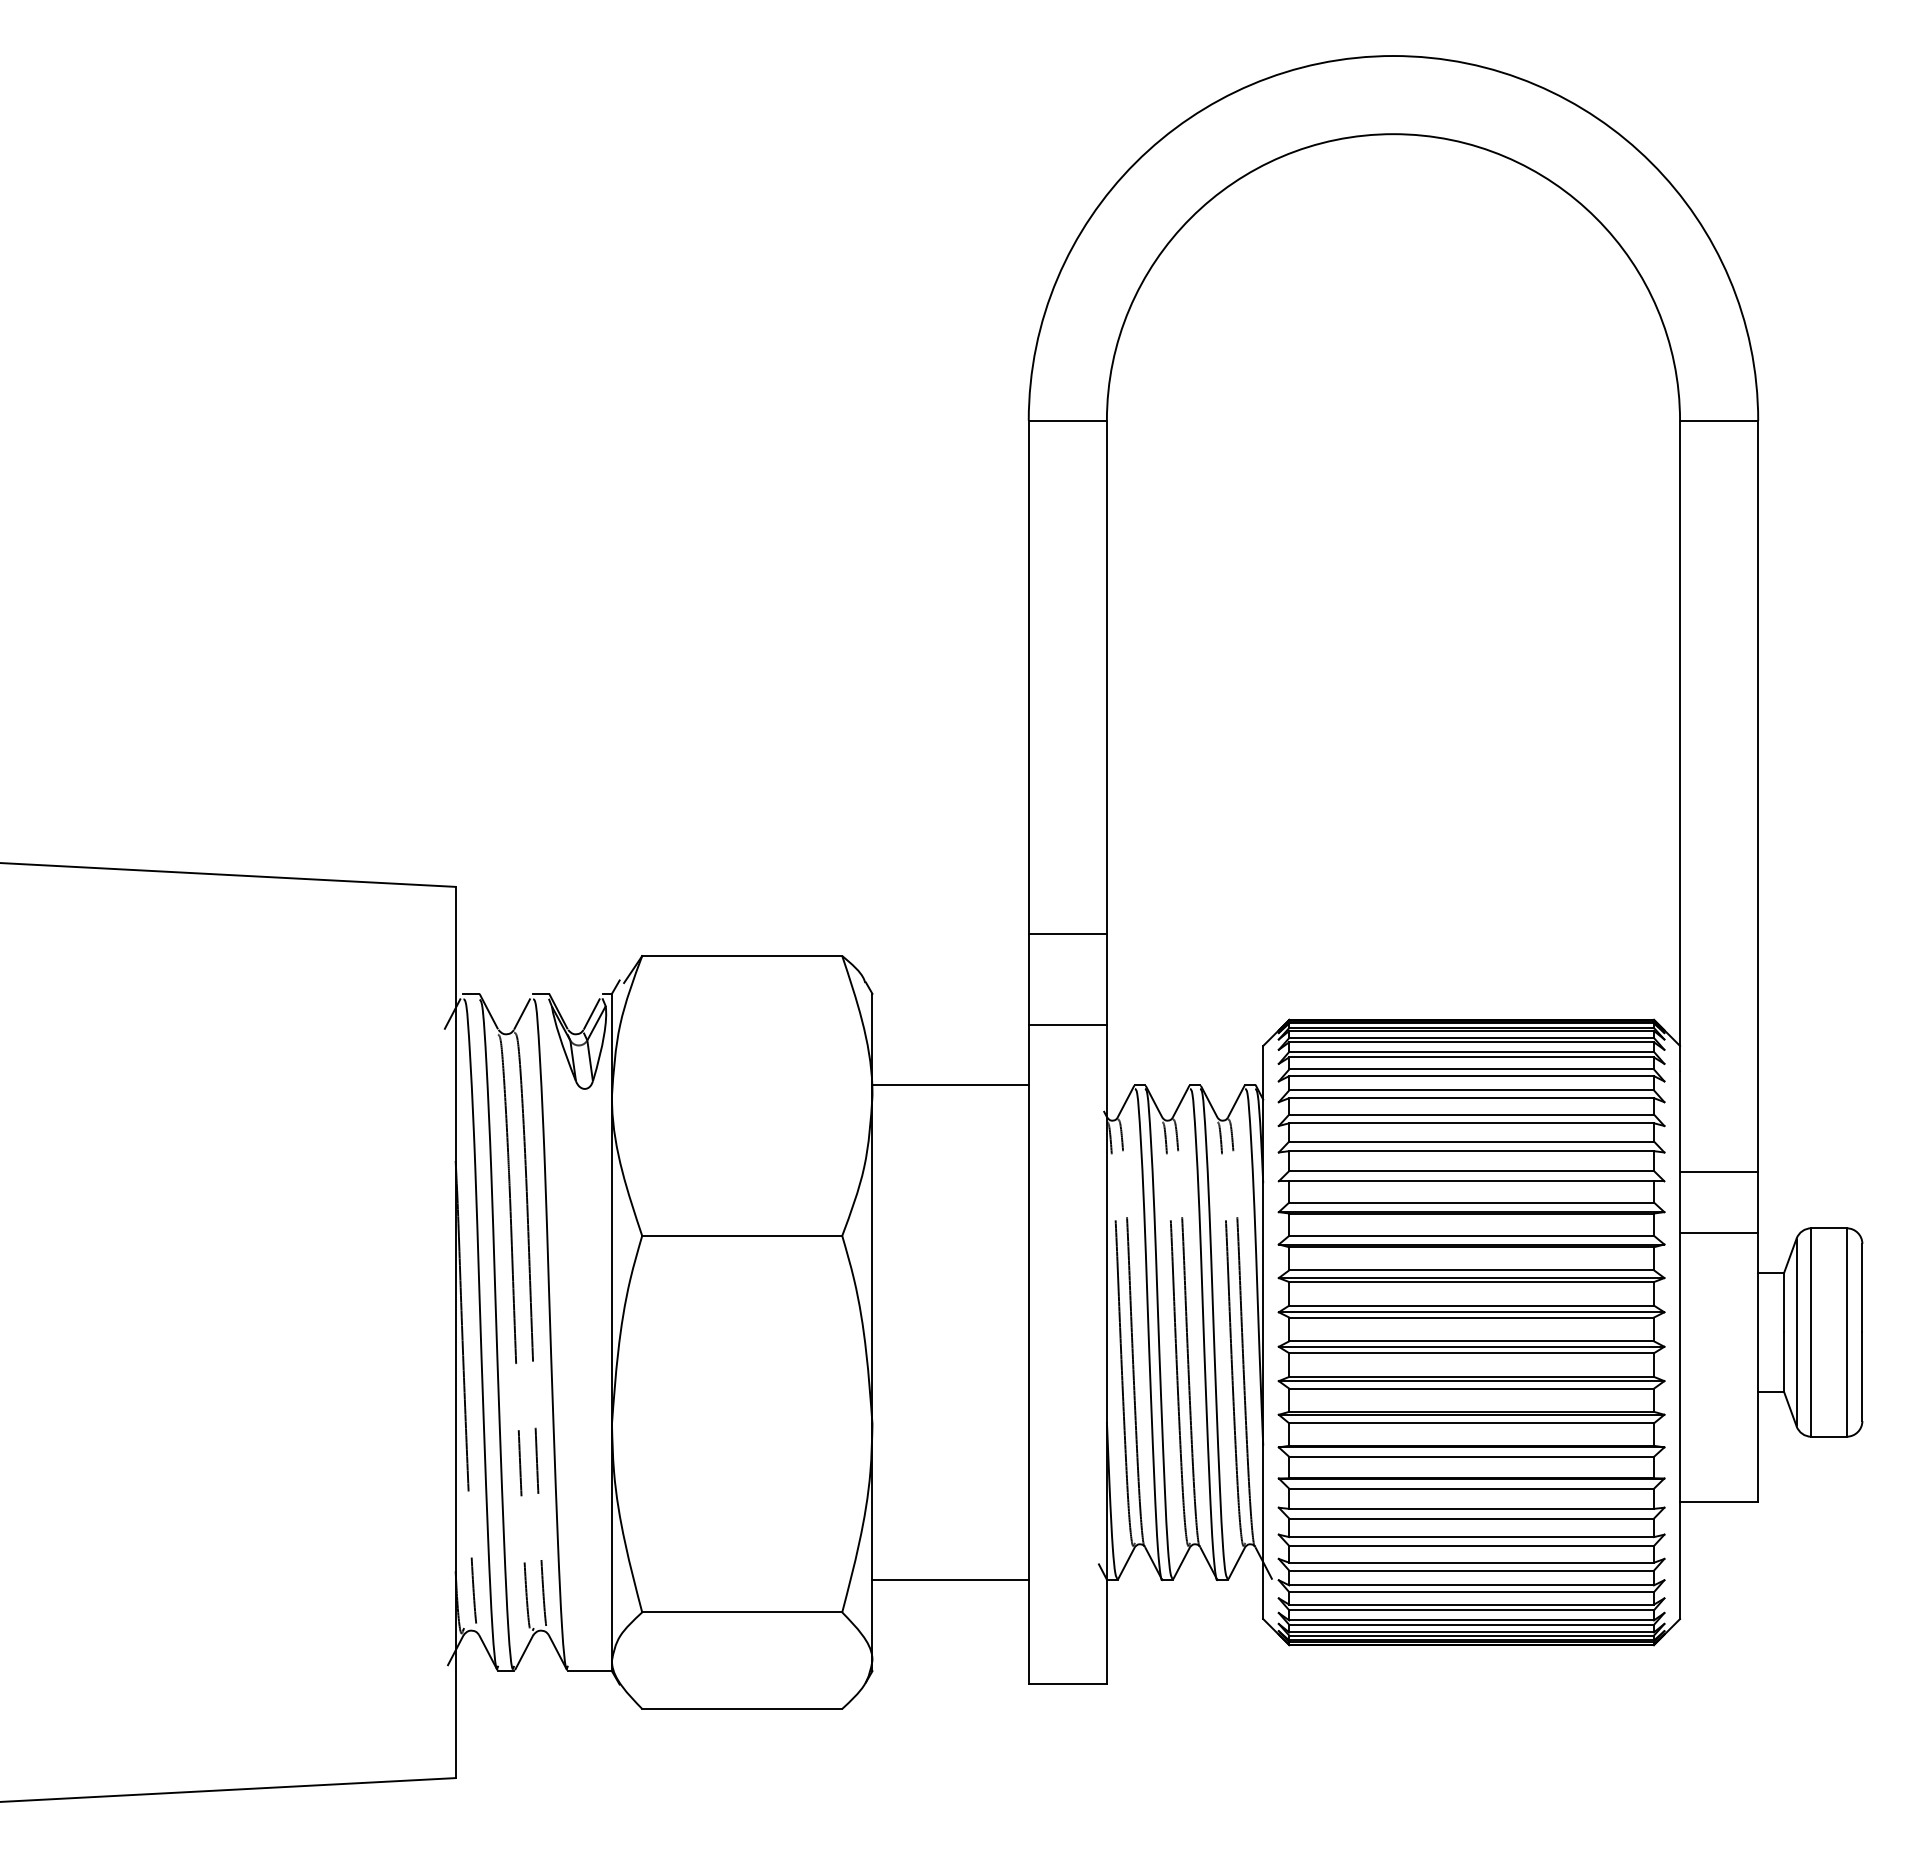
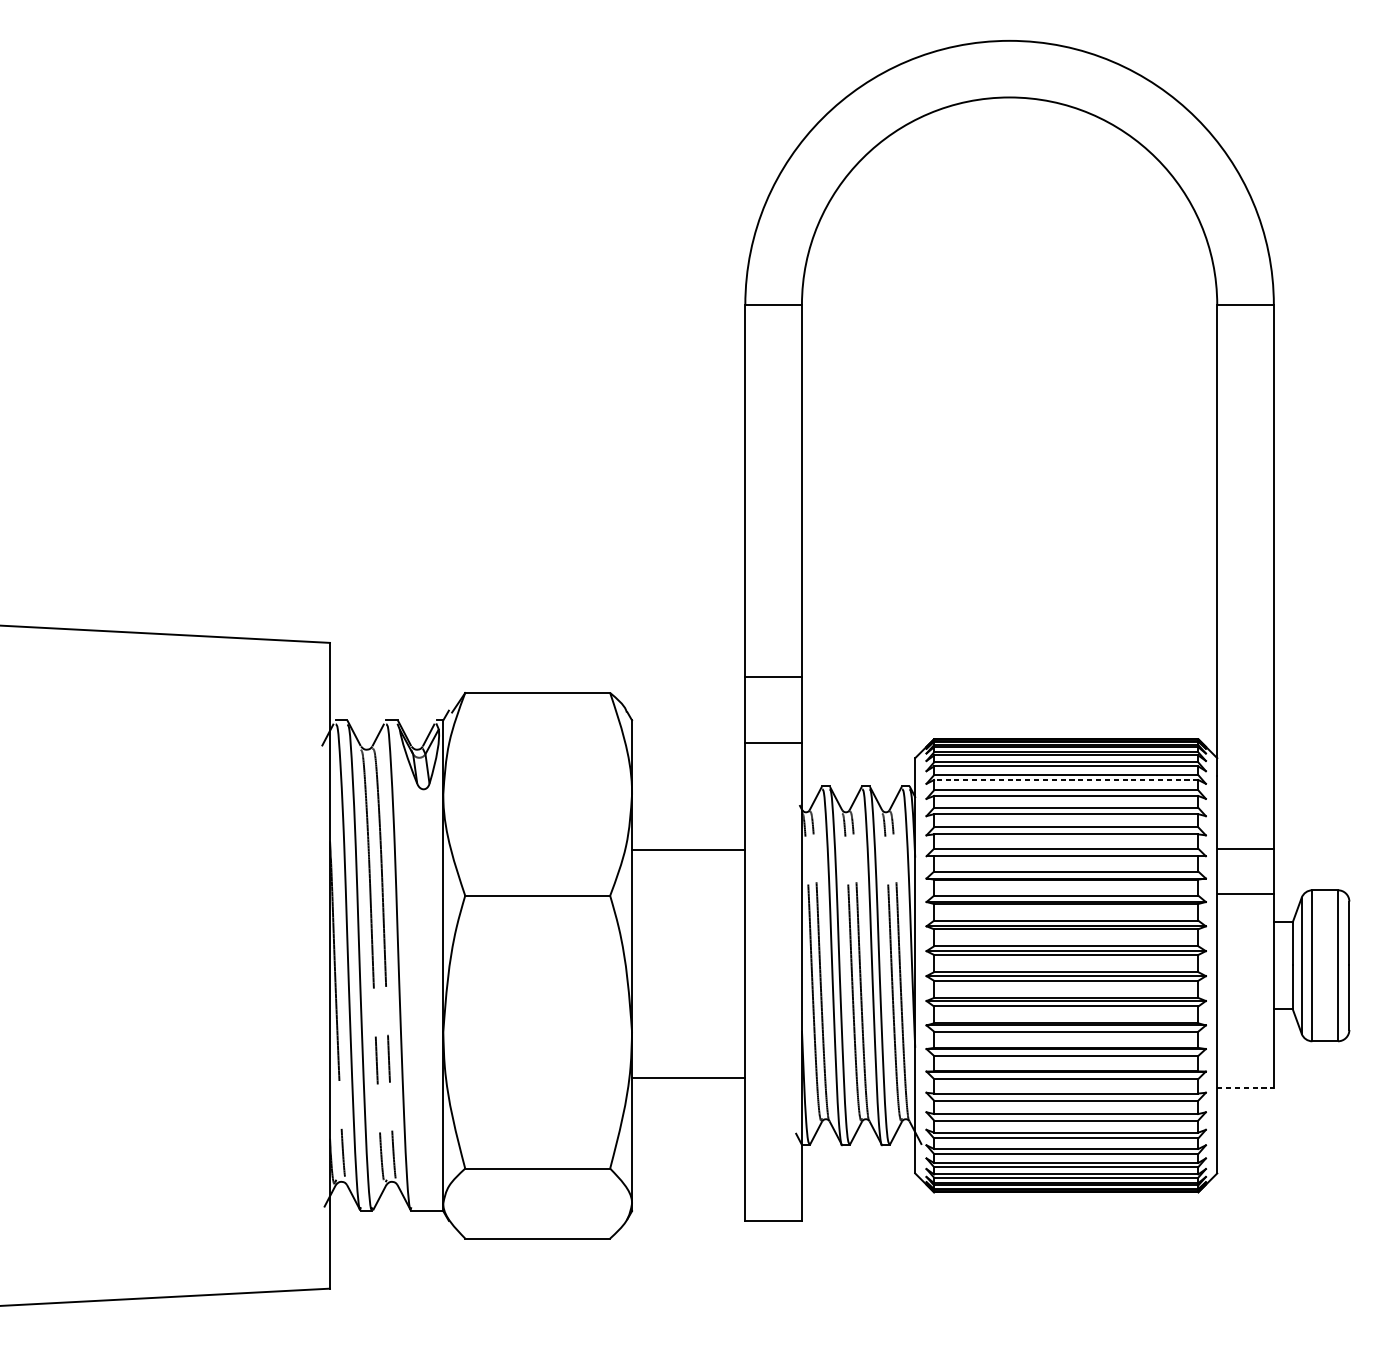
line: (1471, 1076) -> (1066, 780), solid -> dashed
line: (950, 1085) -> (688, 849), moved
line: (1719, 1501) -> (1245, 1088), solid -> dashed
line: (950, 1580) -> (688, 1078), moved

